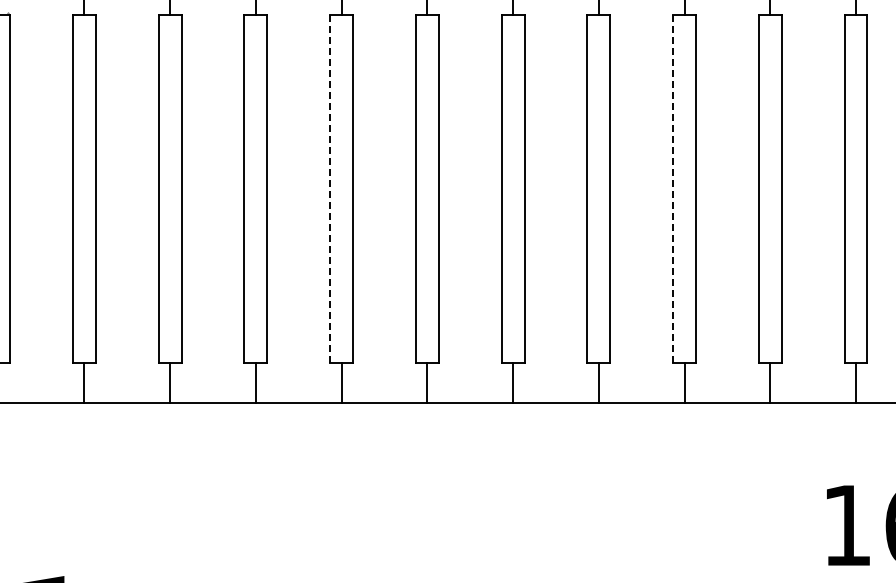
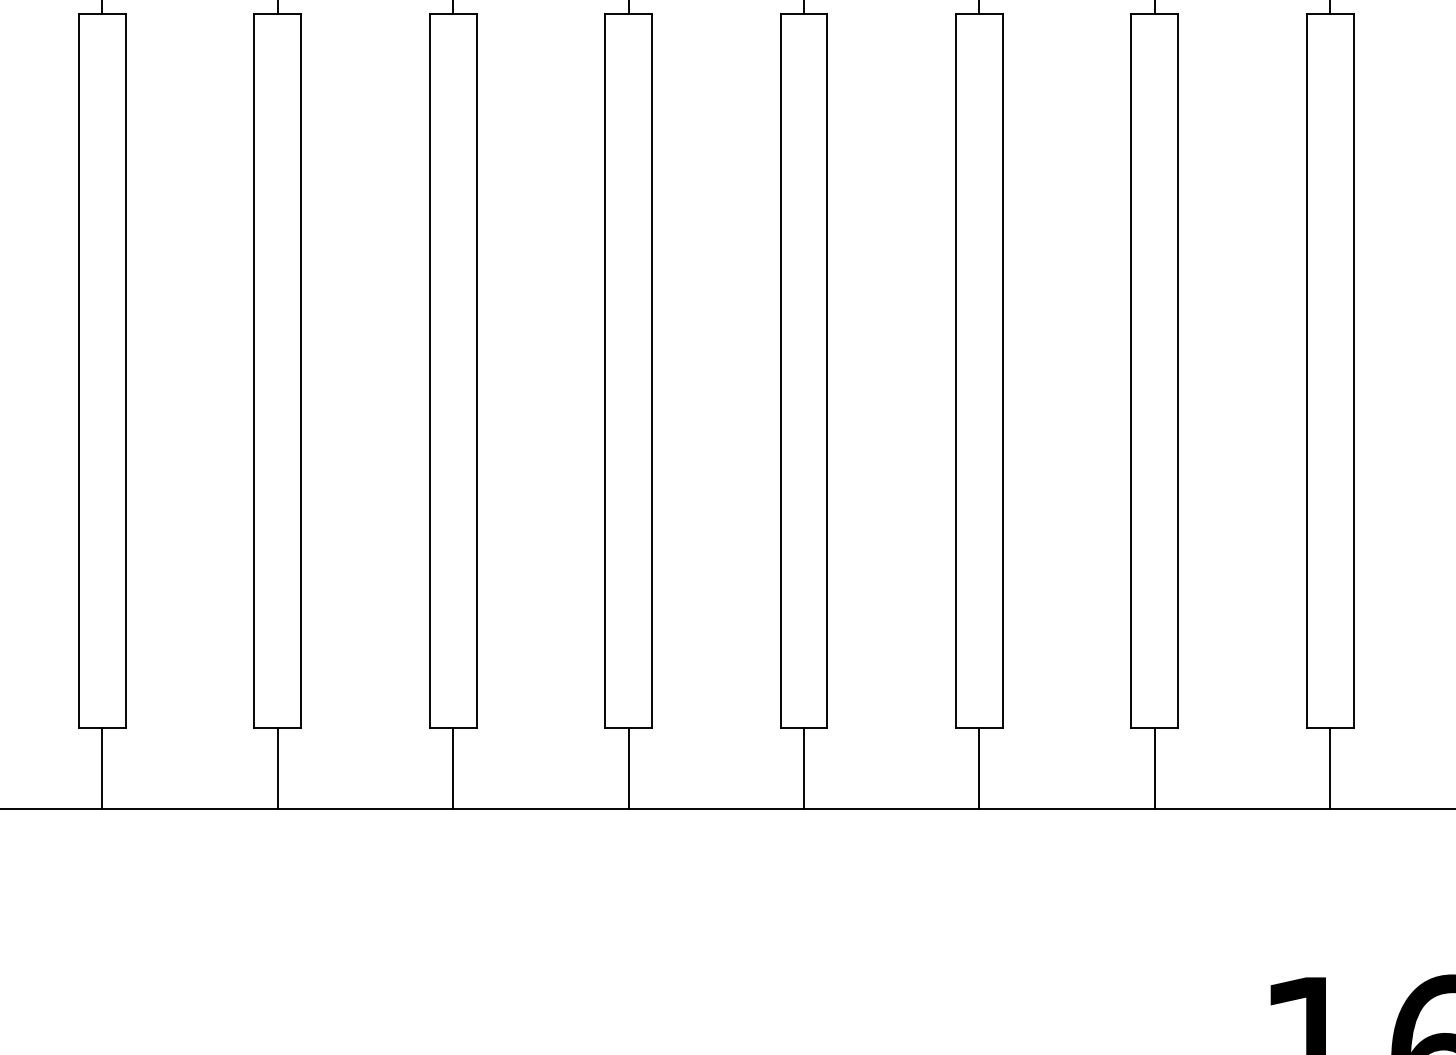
line: (330, 189) -> (255, 371), dashed -> solid
line: (673, 189) -> (956, 371), dashed -> solid

